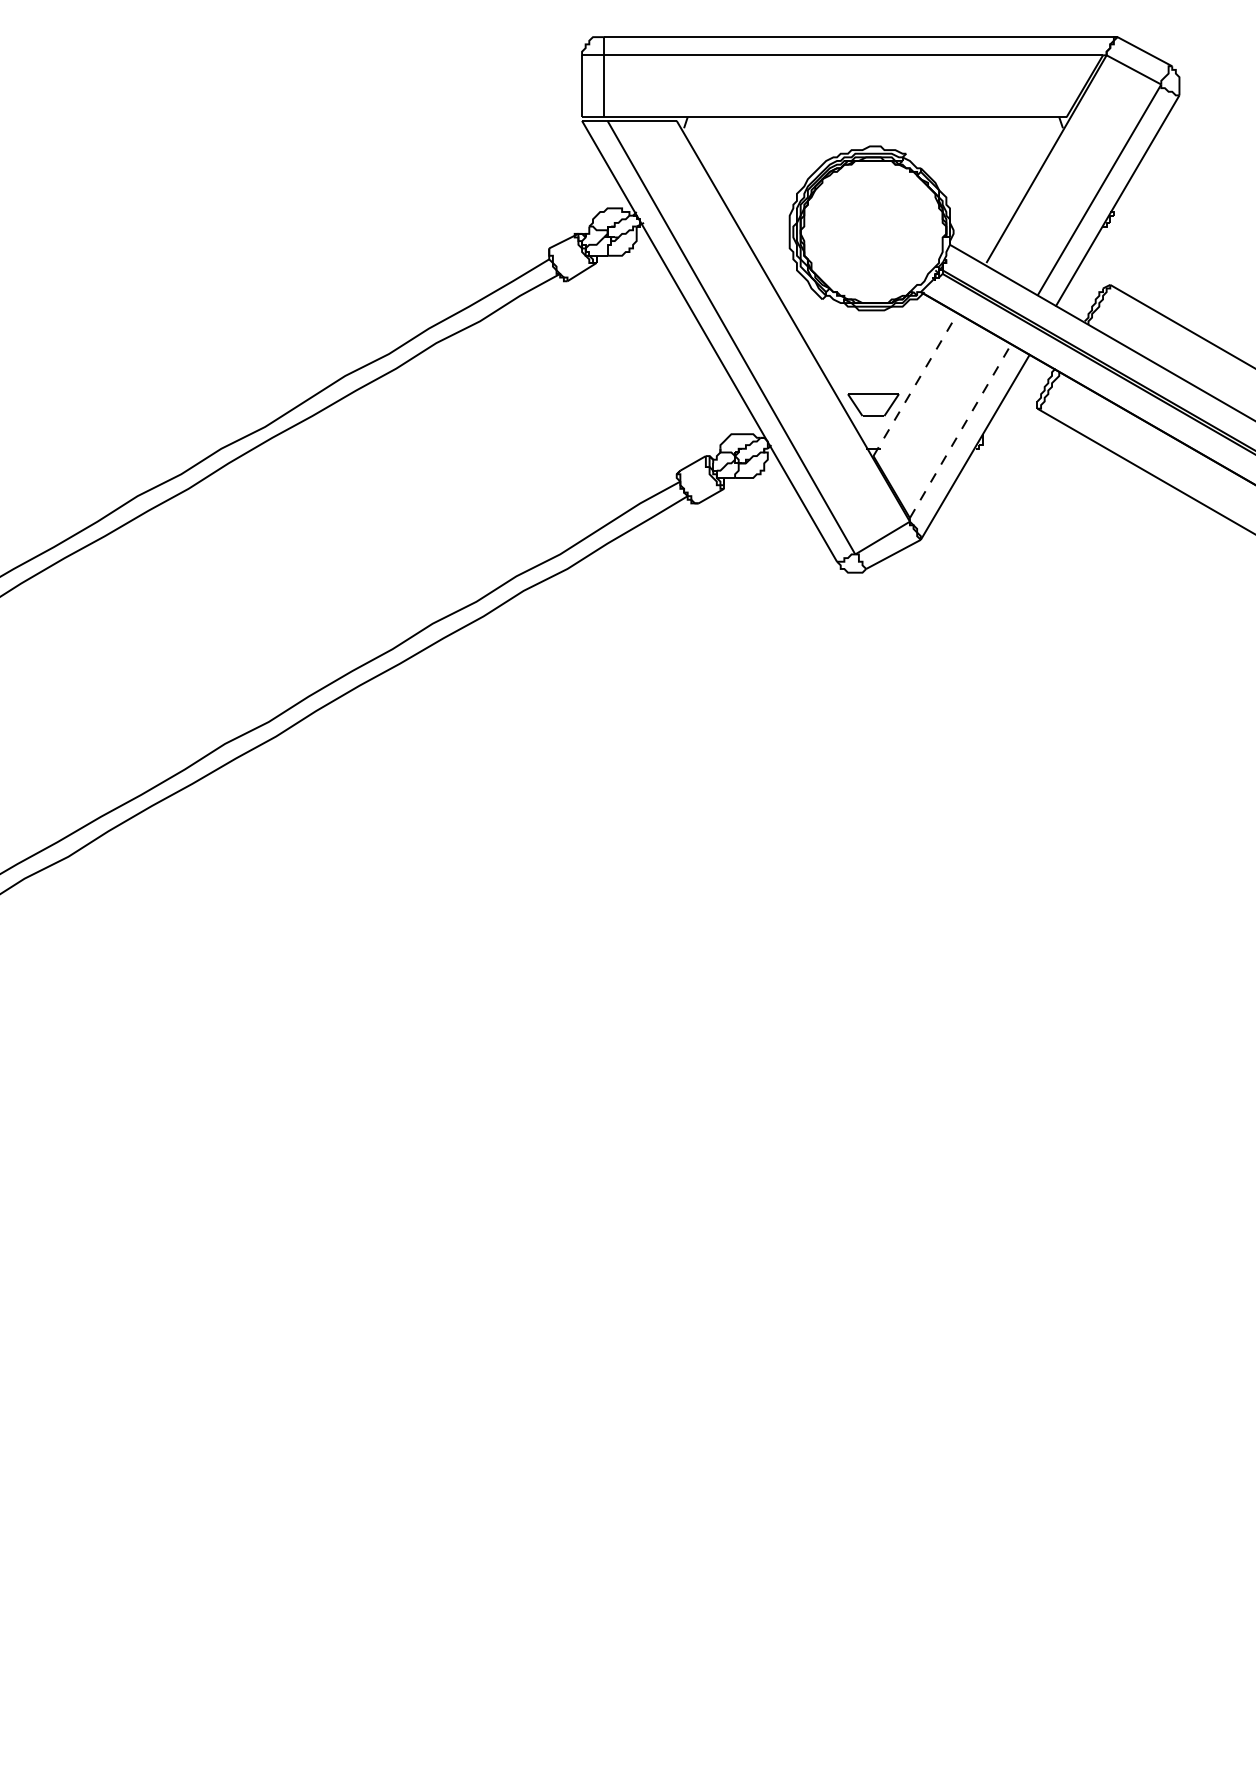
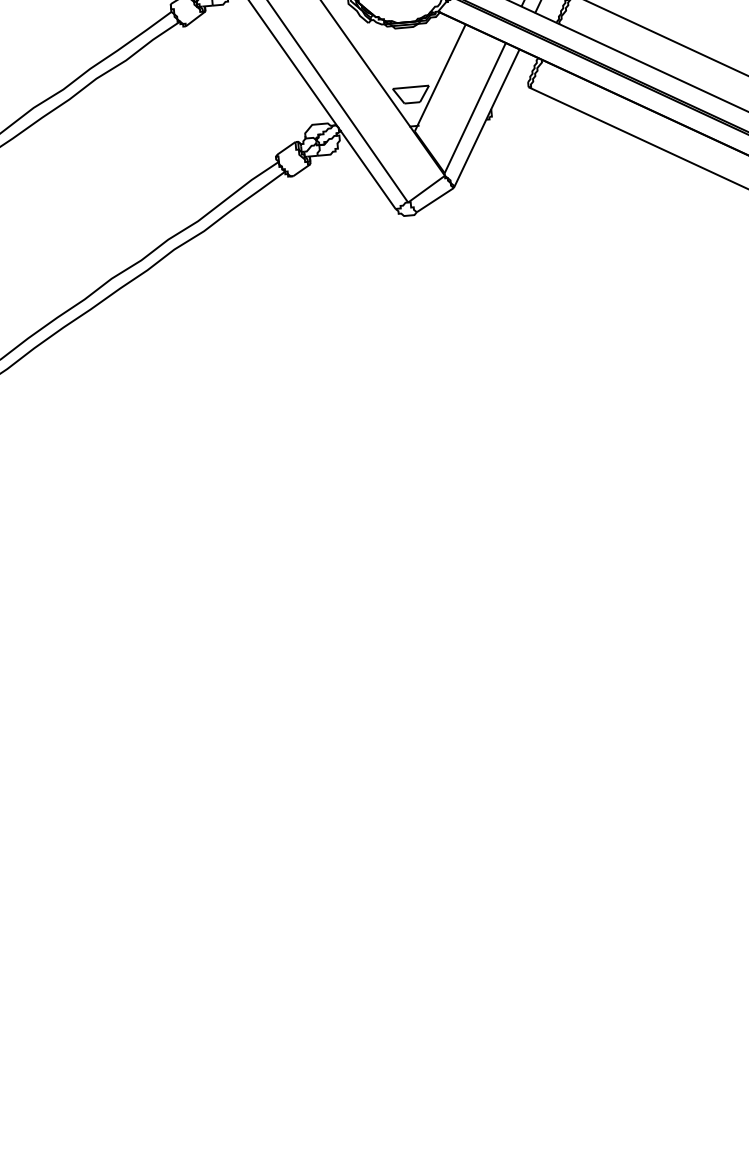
line: (915, 384) -> (440, 77), dashed -> solid
line: (961, 430) -> (475, 107), dashed -> solid

